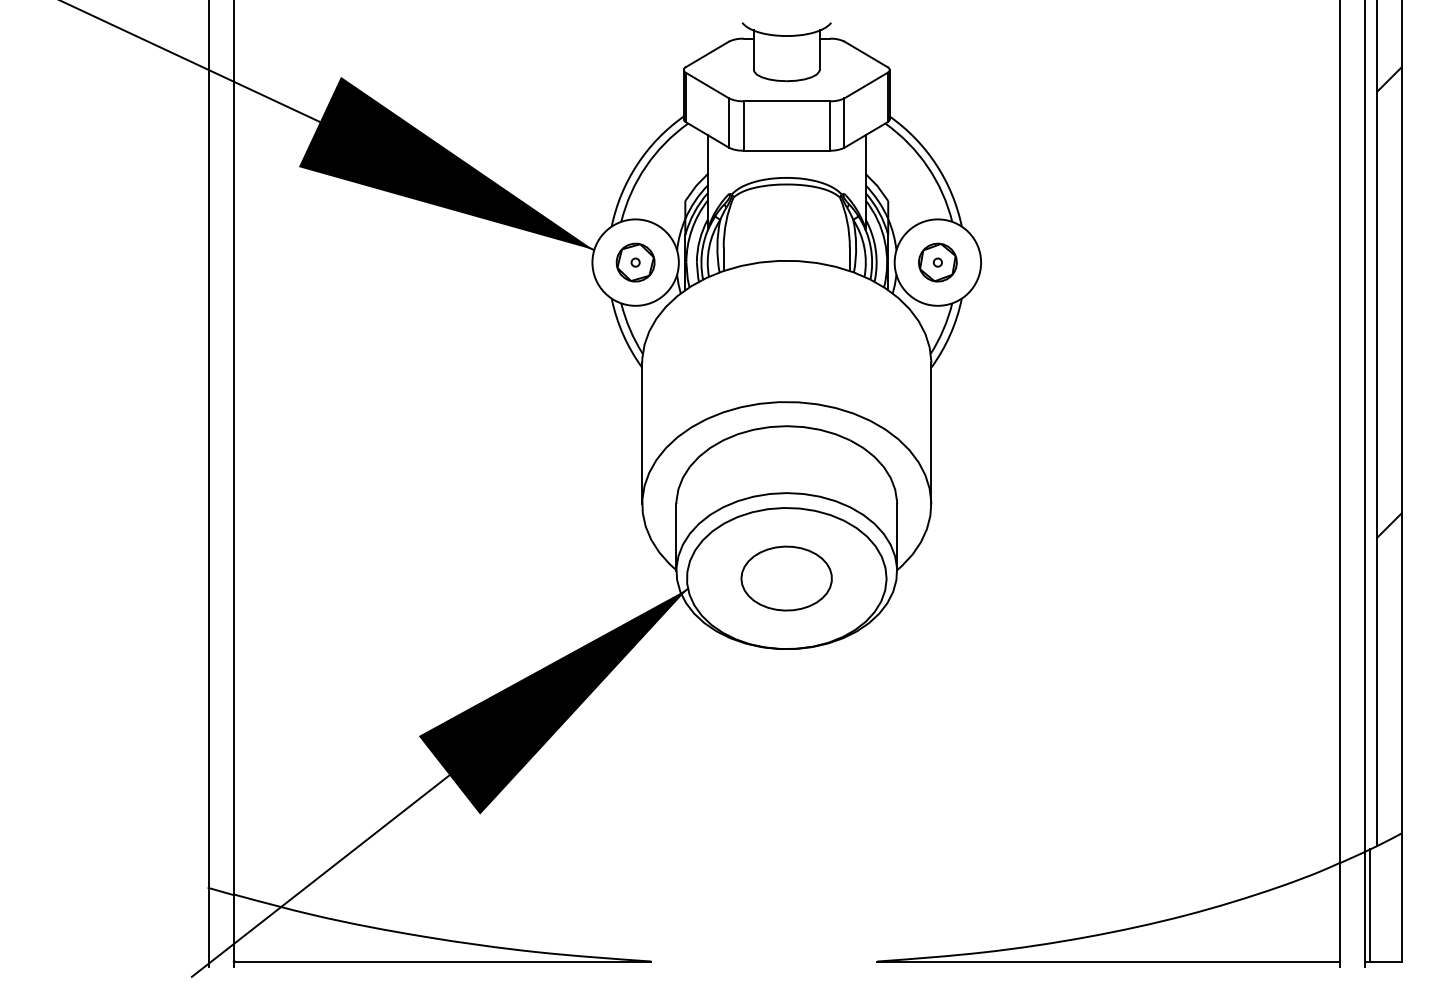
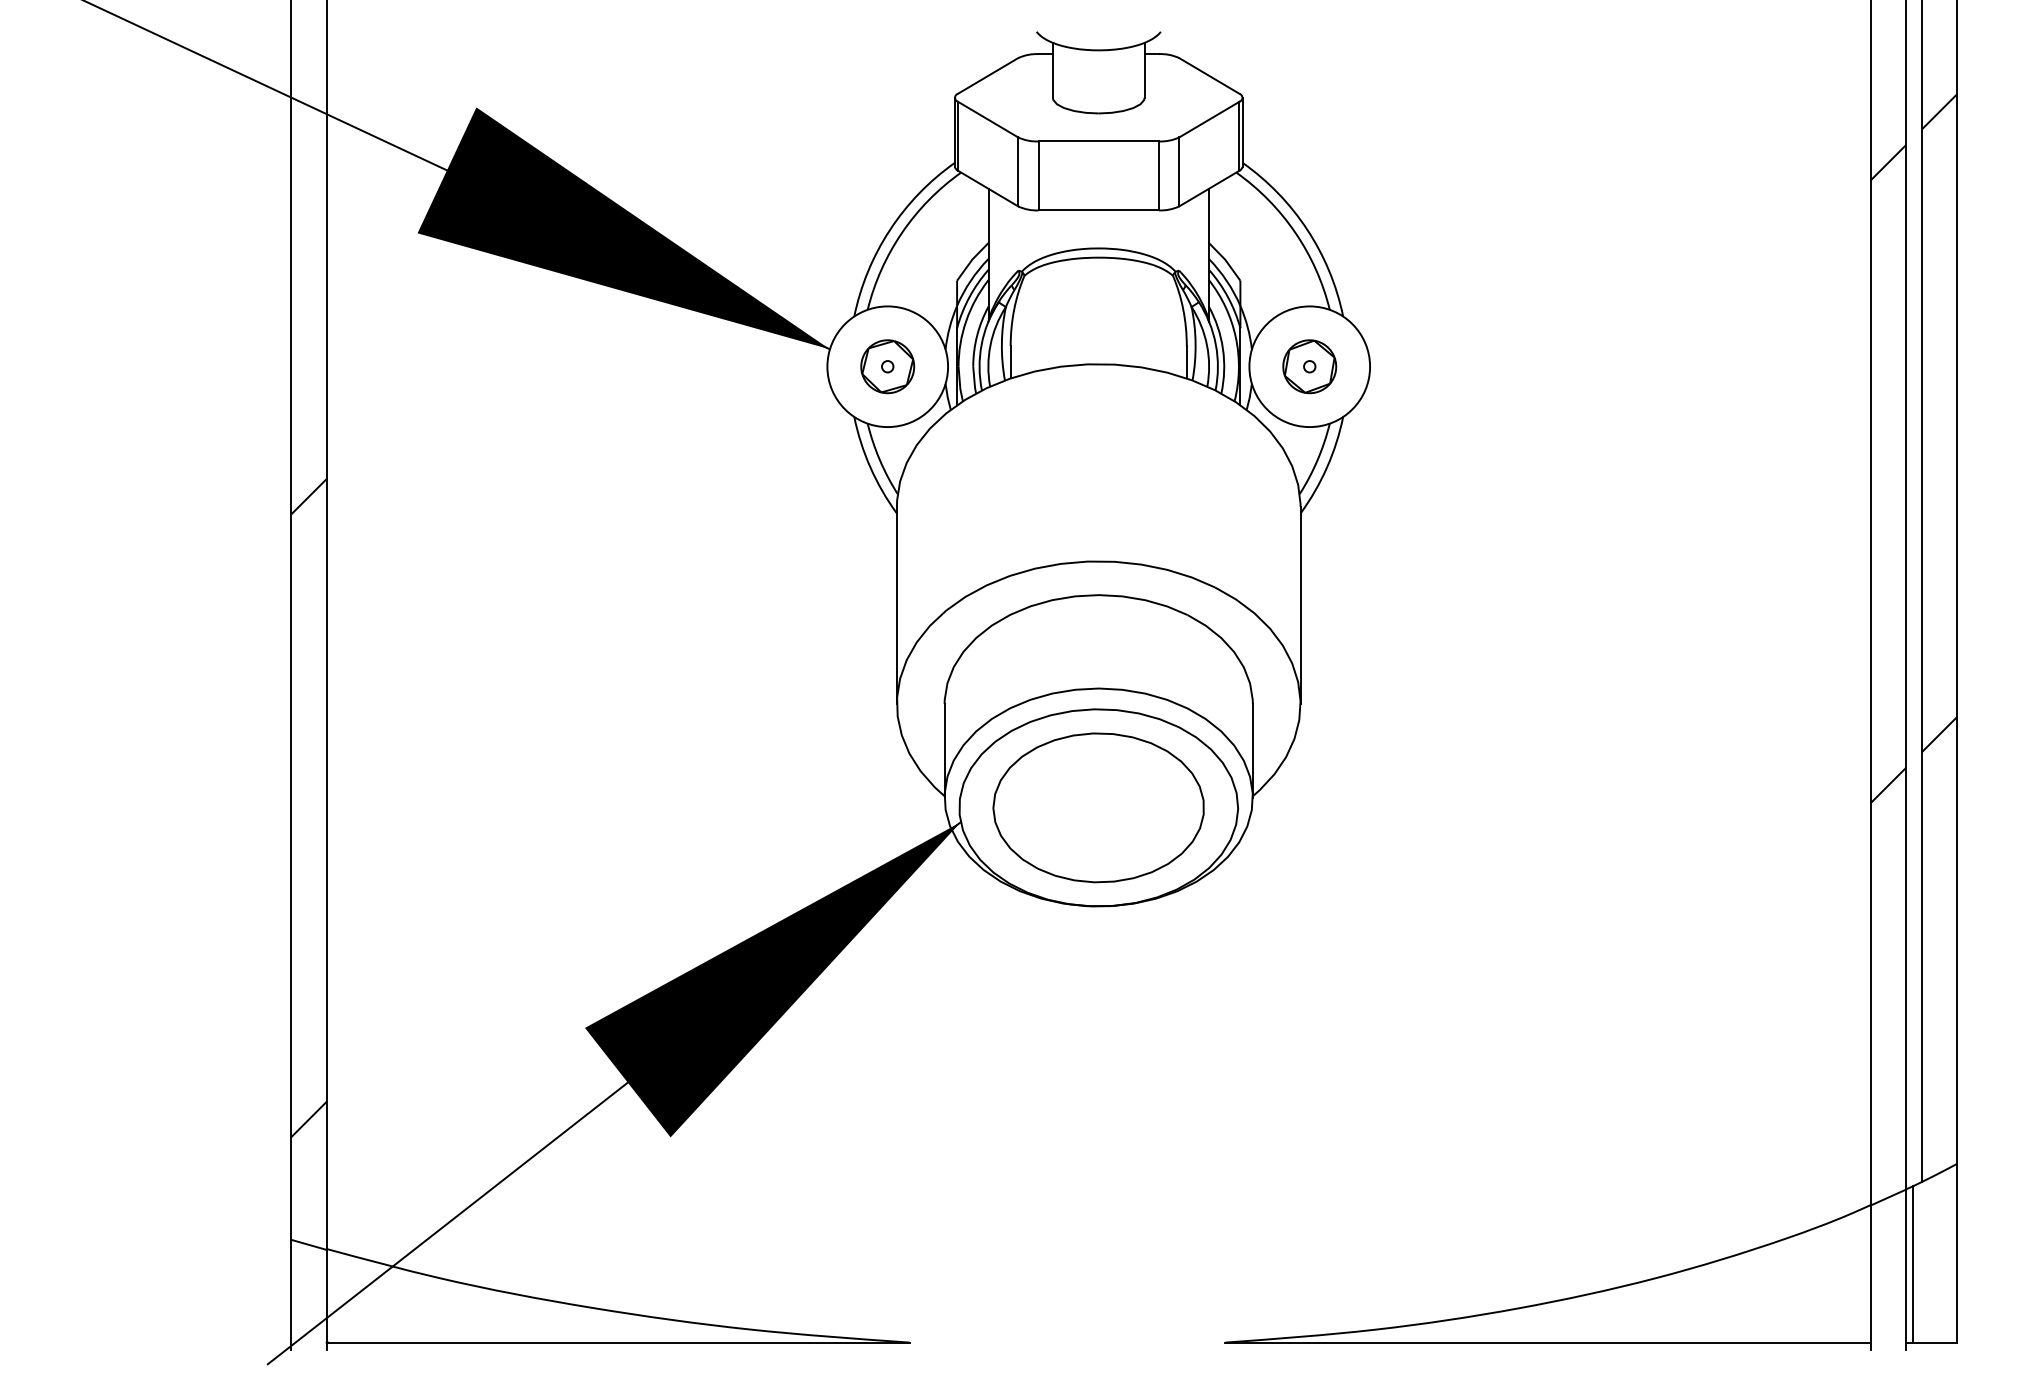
hatch: (1352, 339) -> (1888, 474), added
part: (786, 578) -> (1098, 807), size x1.67
hatch: (220, 579) -> (308, 808), added

